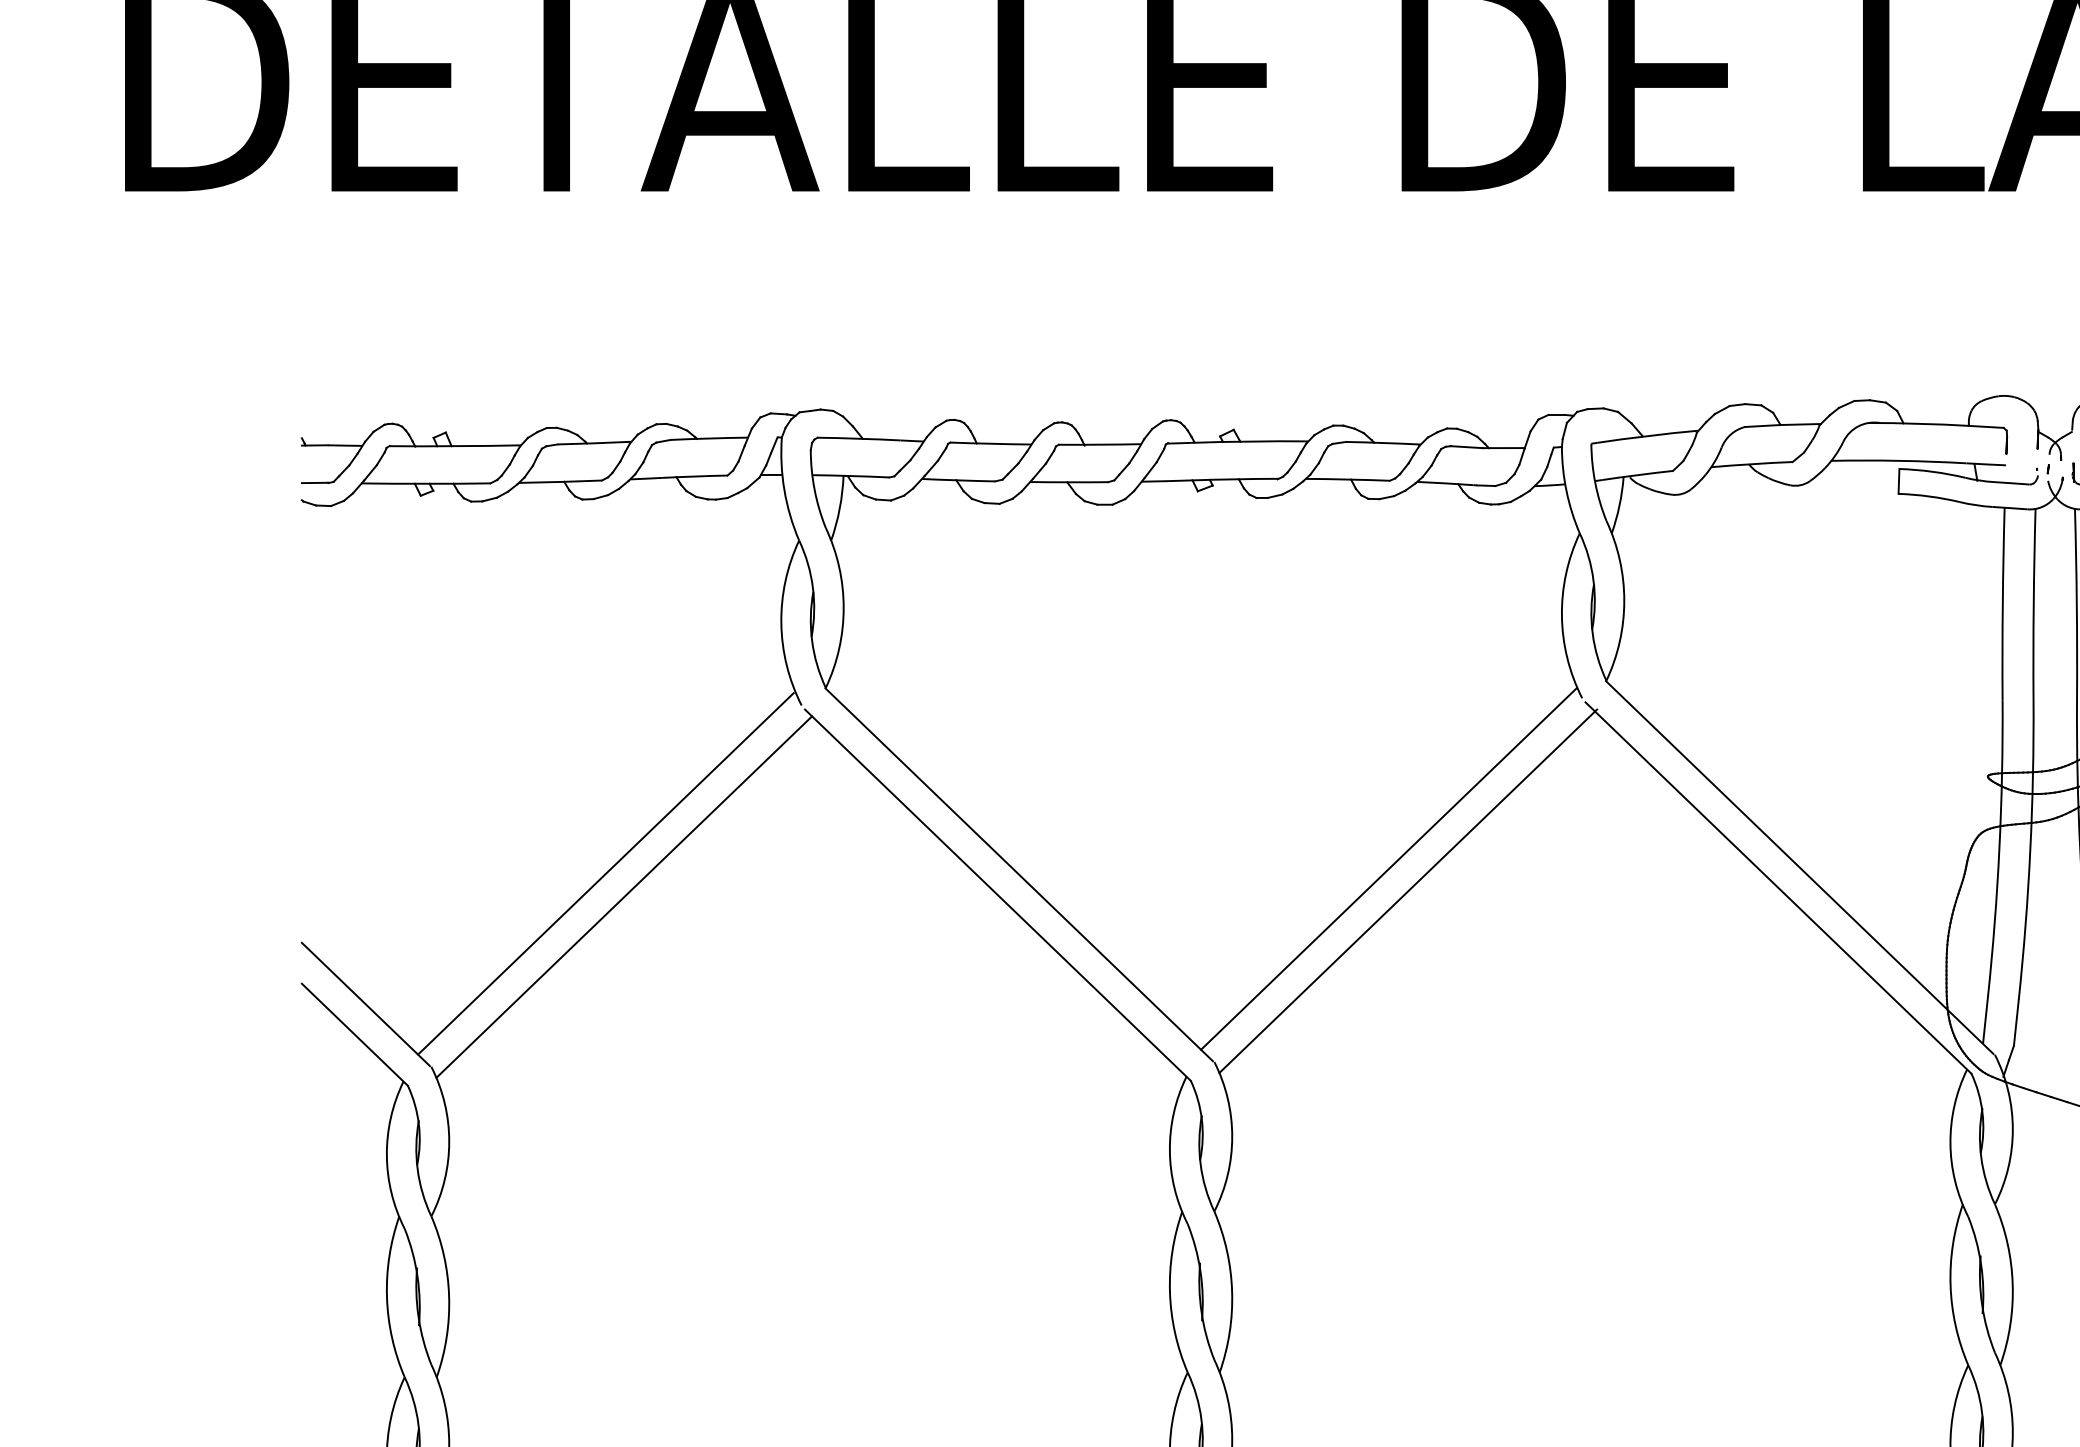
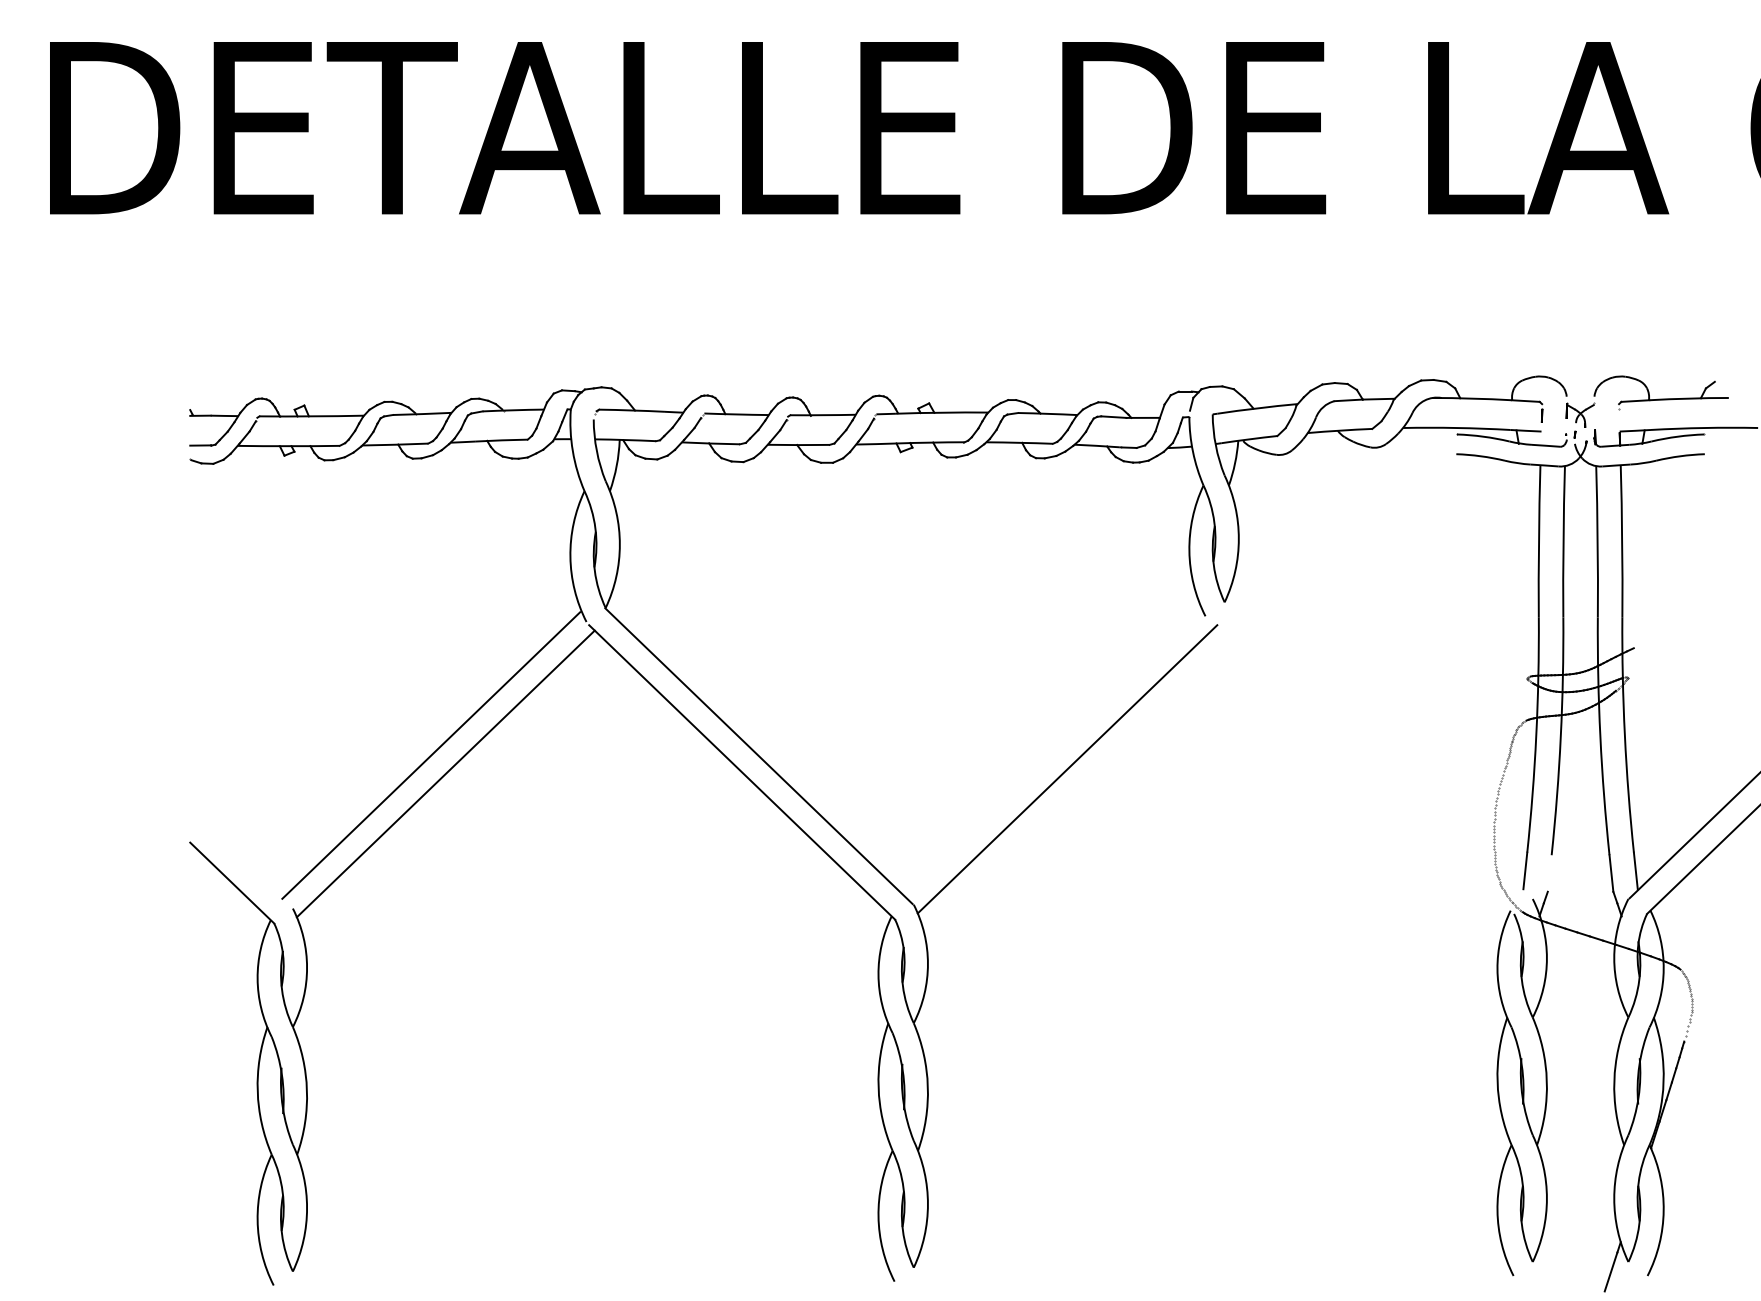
line: (1799, 867) -> (1377, 750), removed
line: (1389, 868) -> (1052, 751), removed
line: (1778, 887) -> (1361, 766), removed
line: (365, 1003) -> (240, 858), removed
line: (2016, 1022) -> (1549, 873), removed

